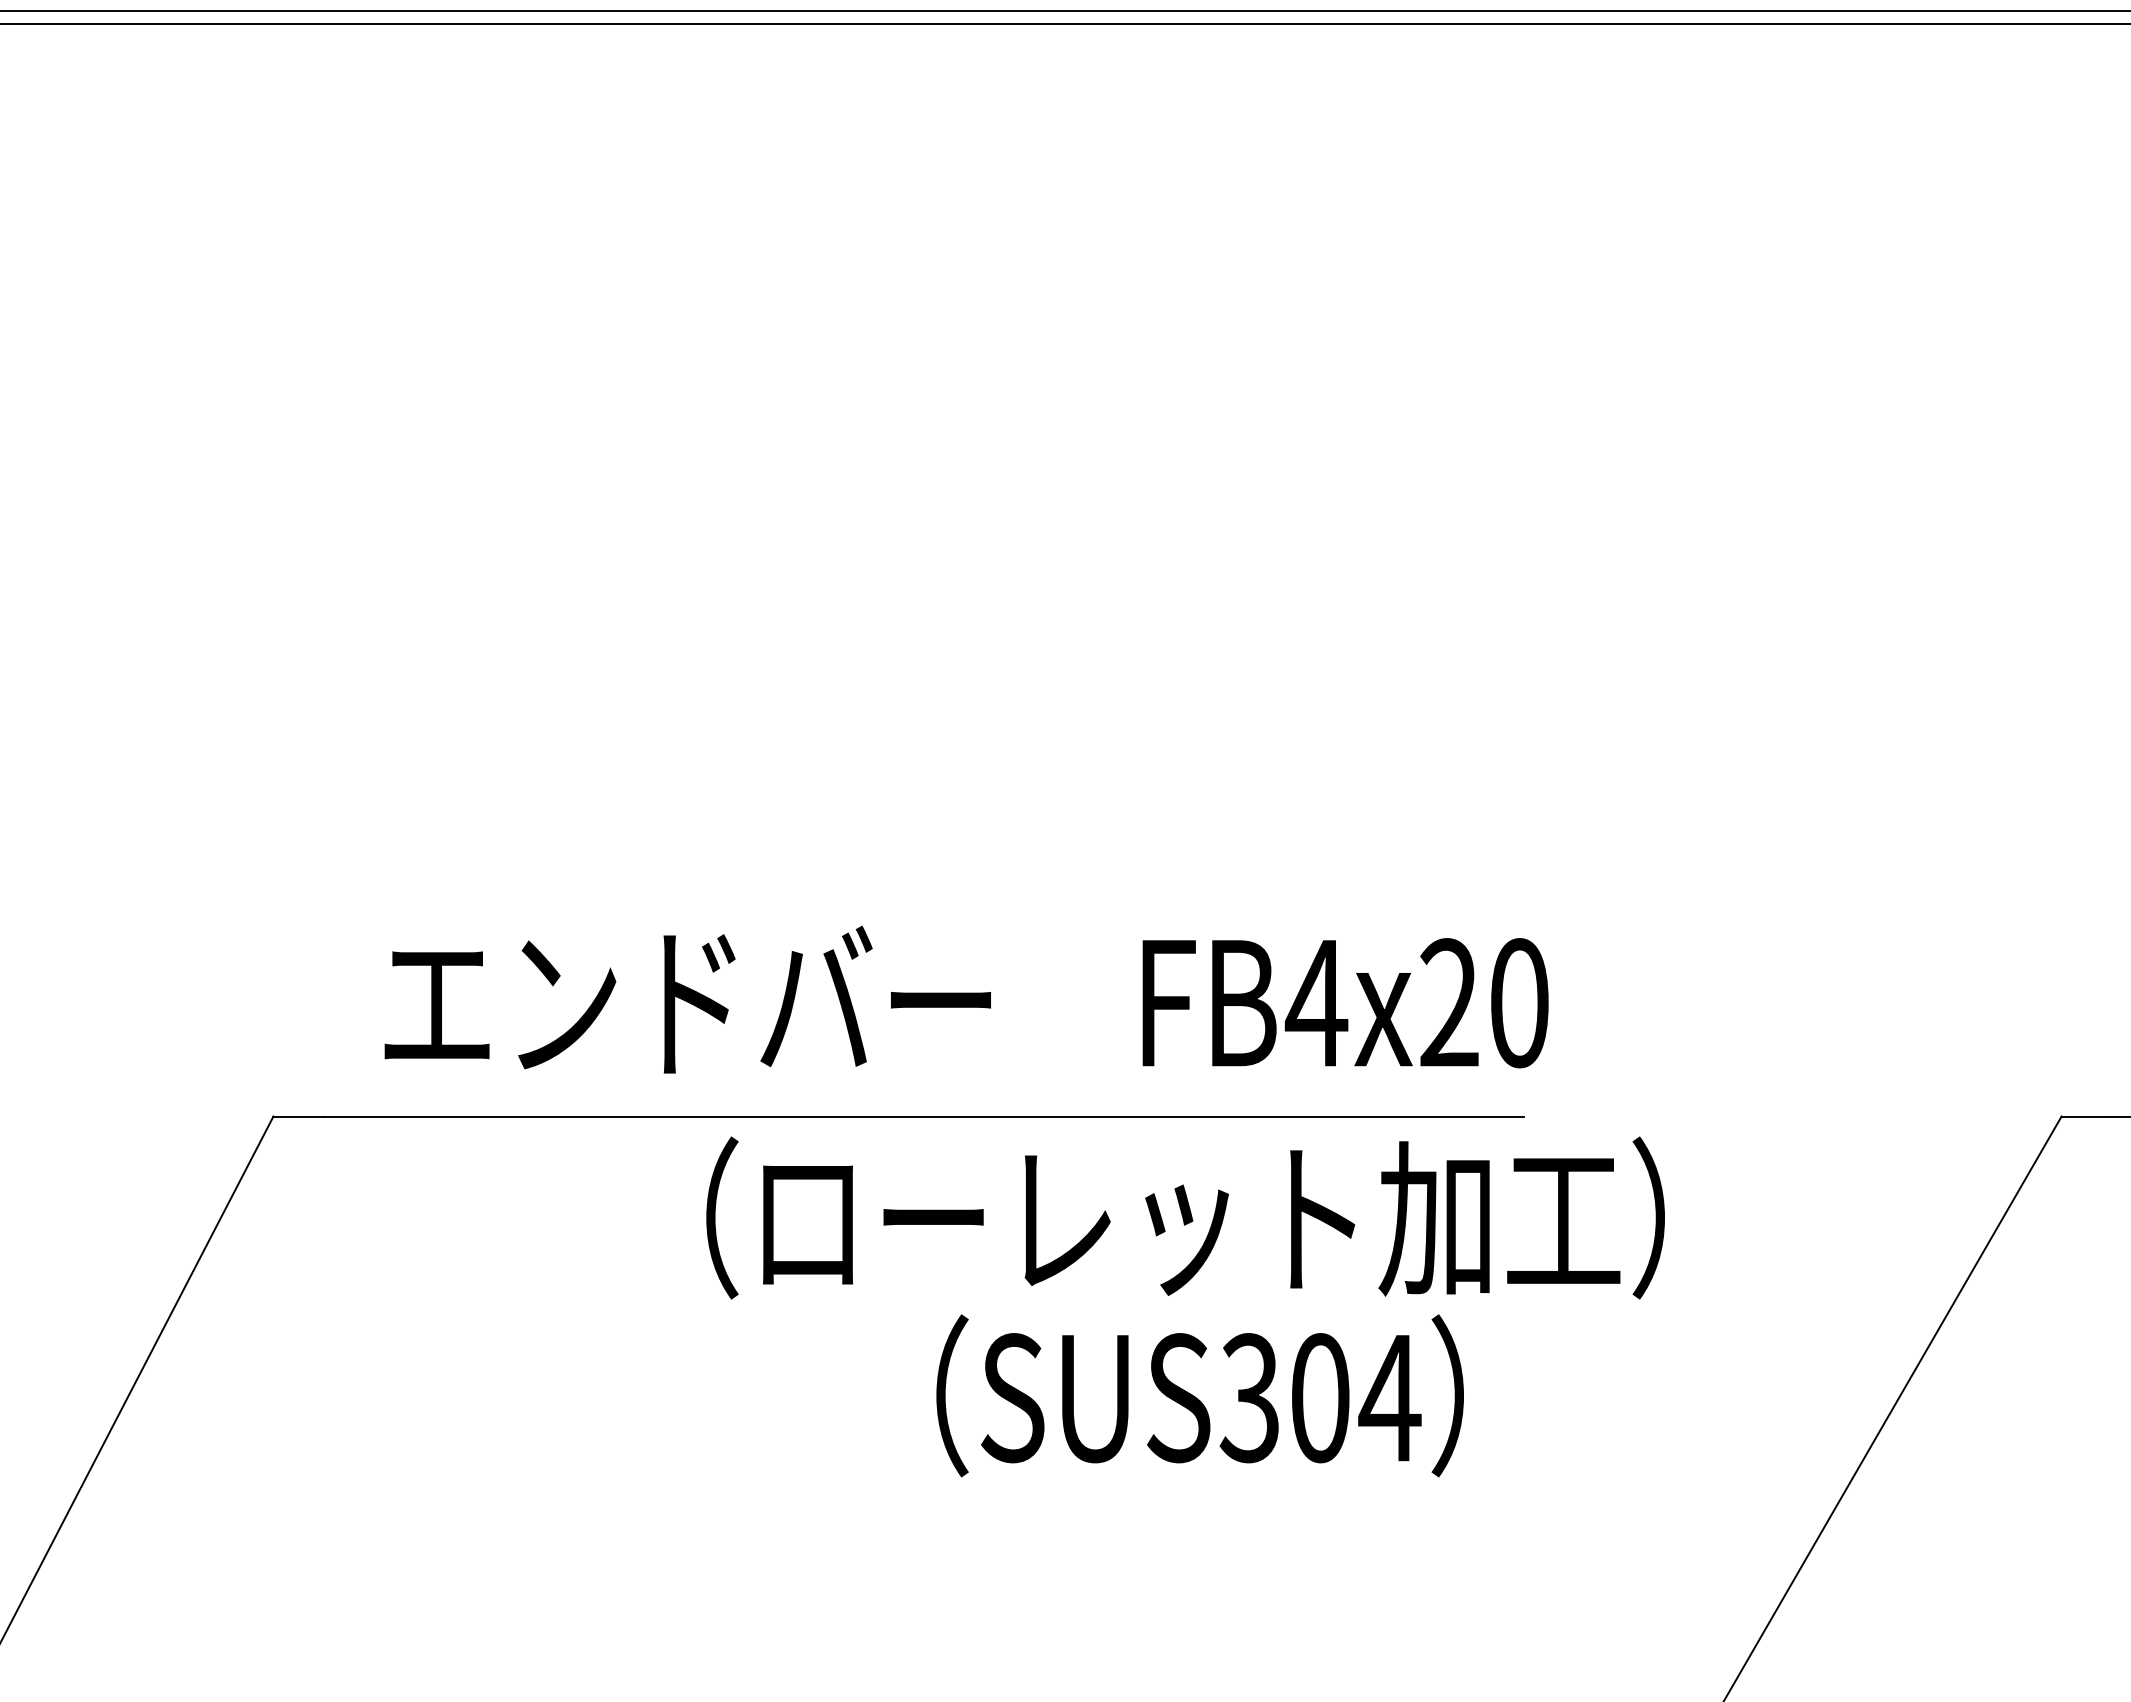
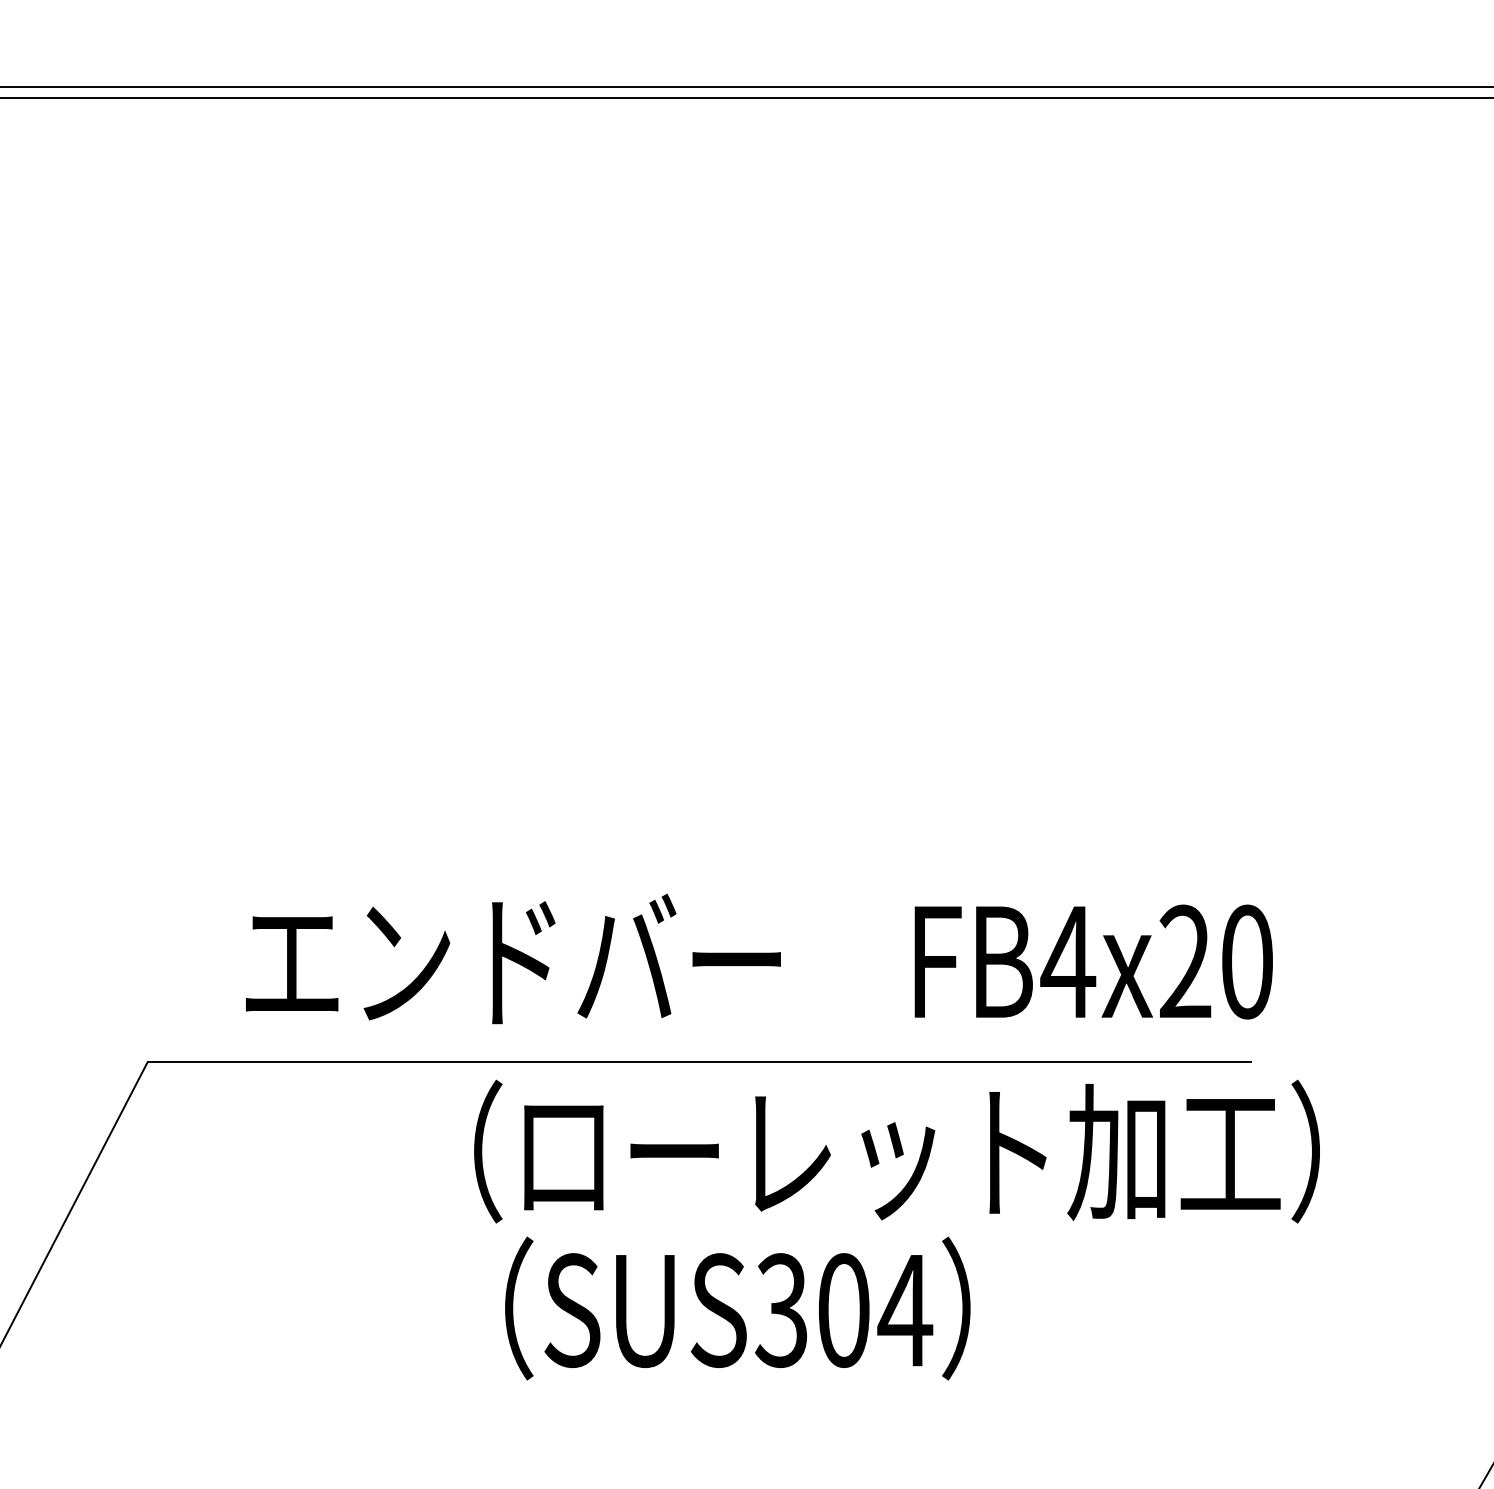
text: (1185, 1217) -> (896, 1151), moved
text: (1199, 1395) -> (737, 1308), moved

